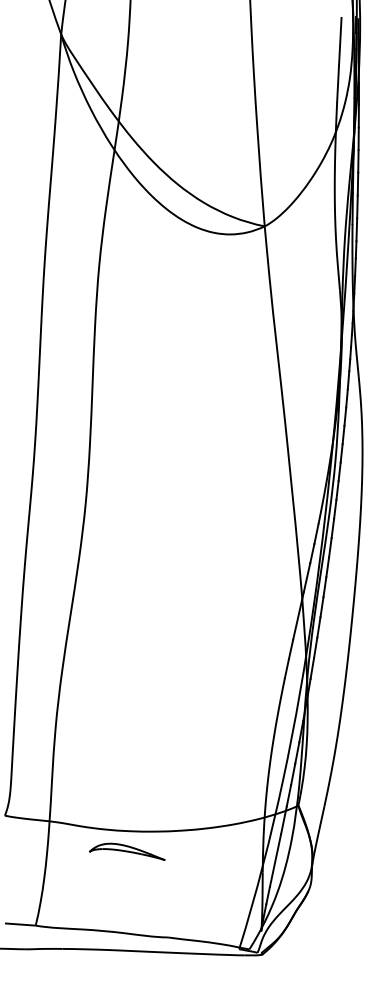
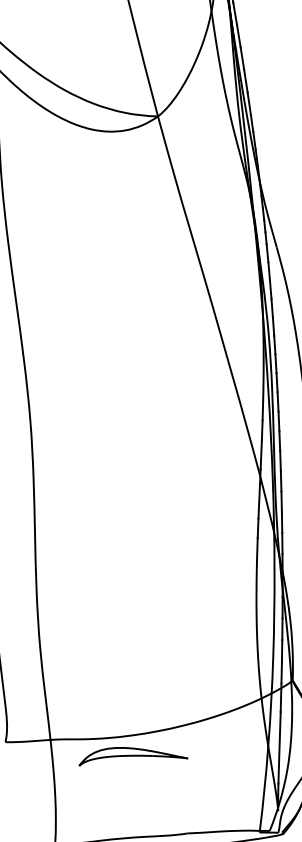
part: (126, 851) -> (131, 756), size x1.43

